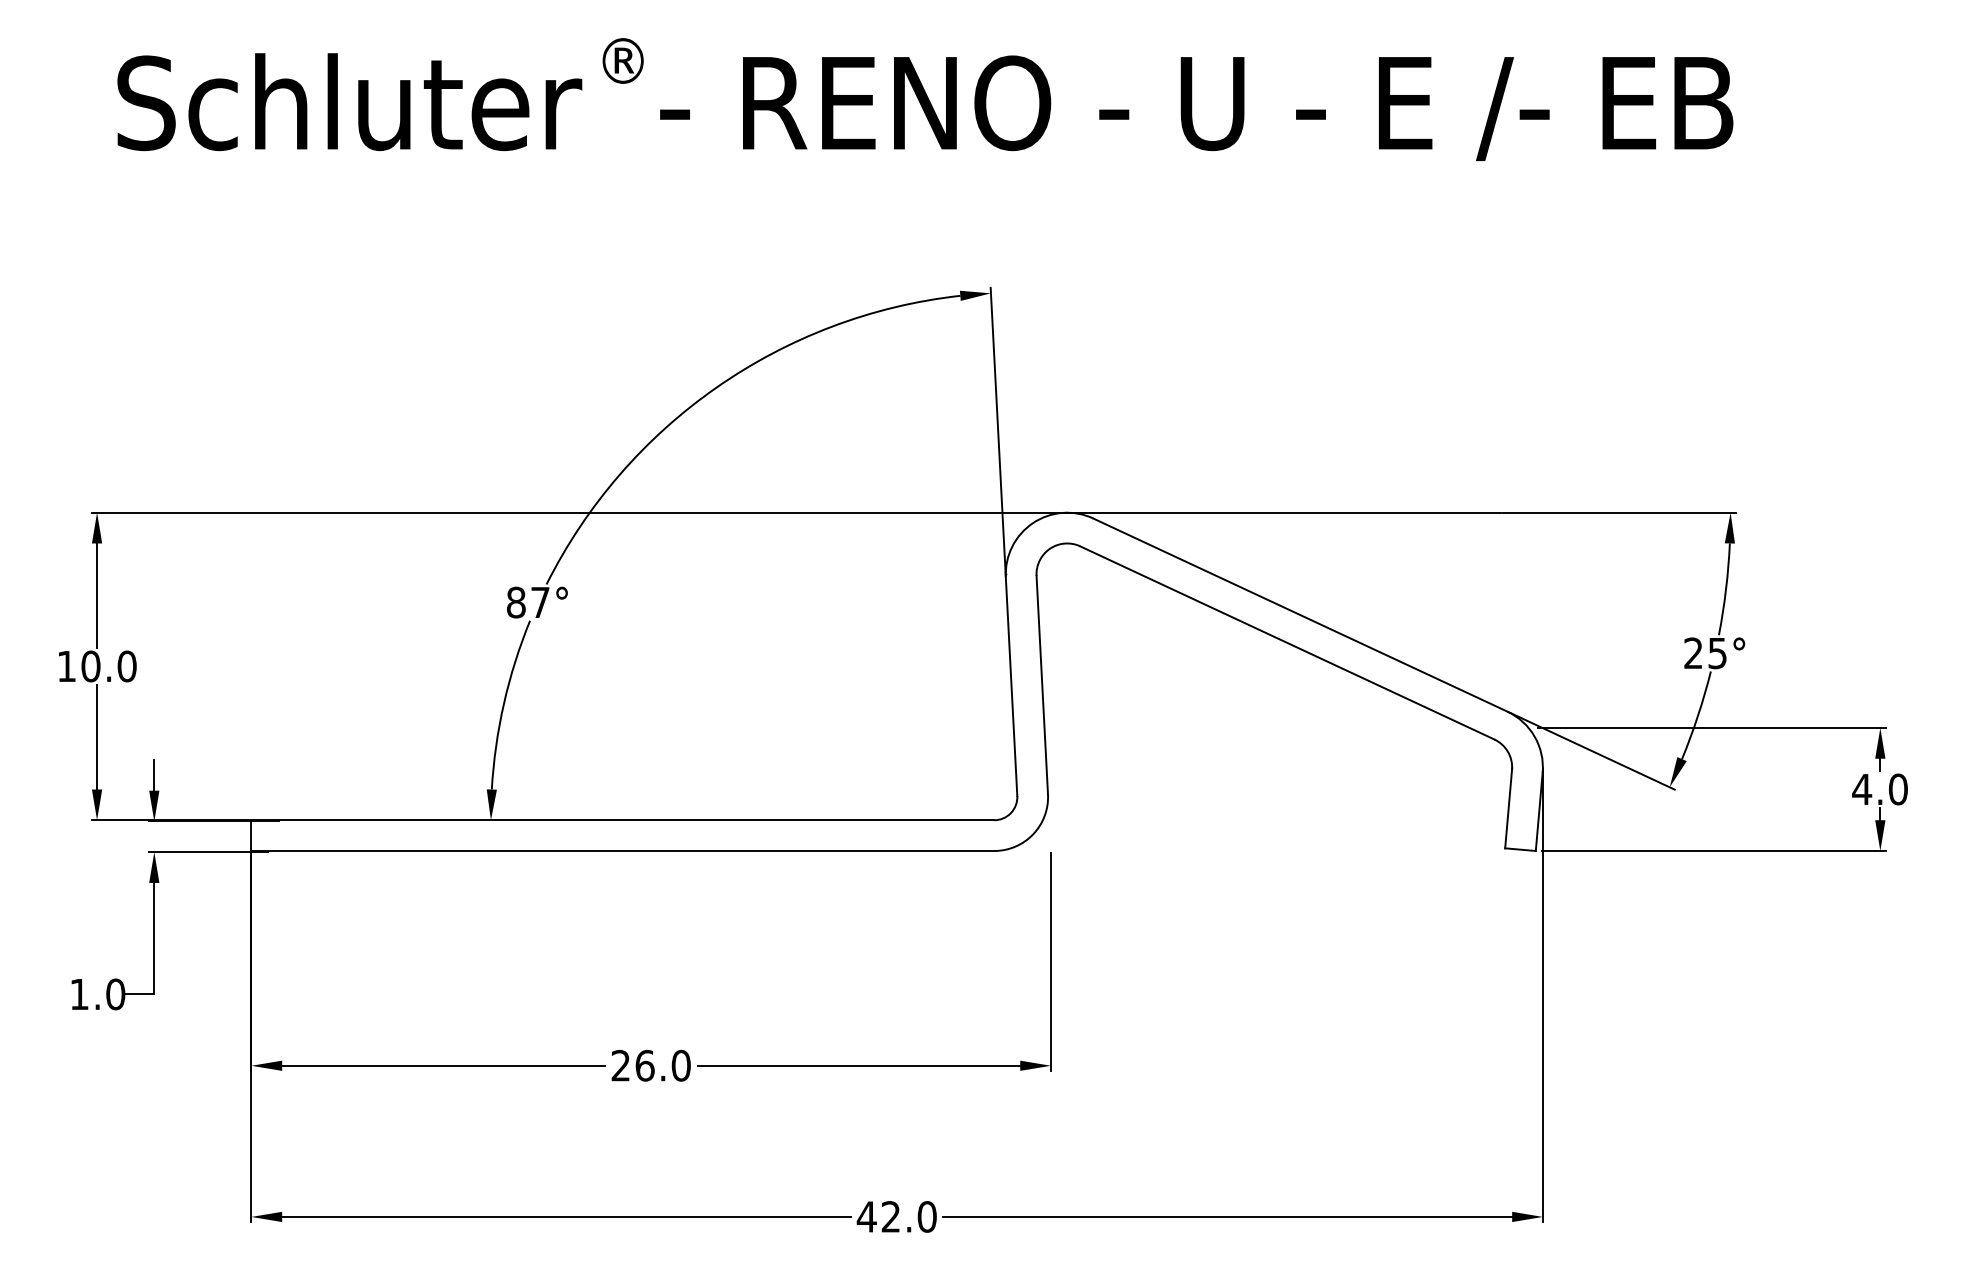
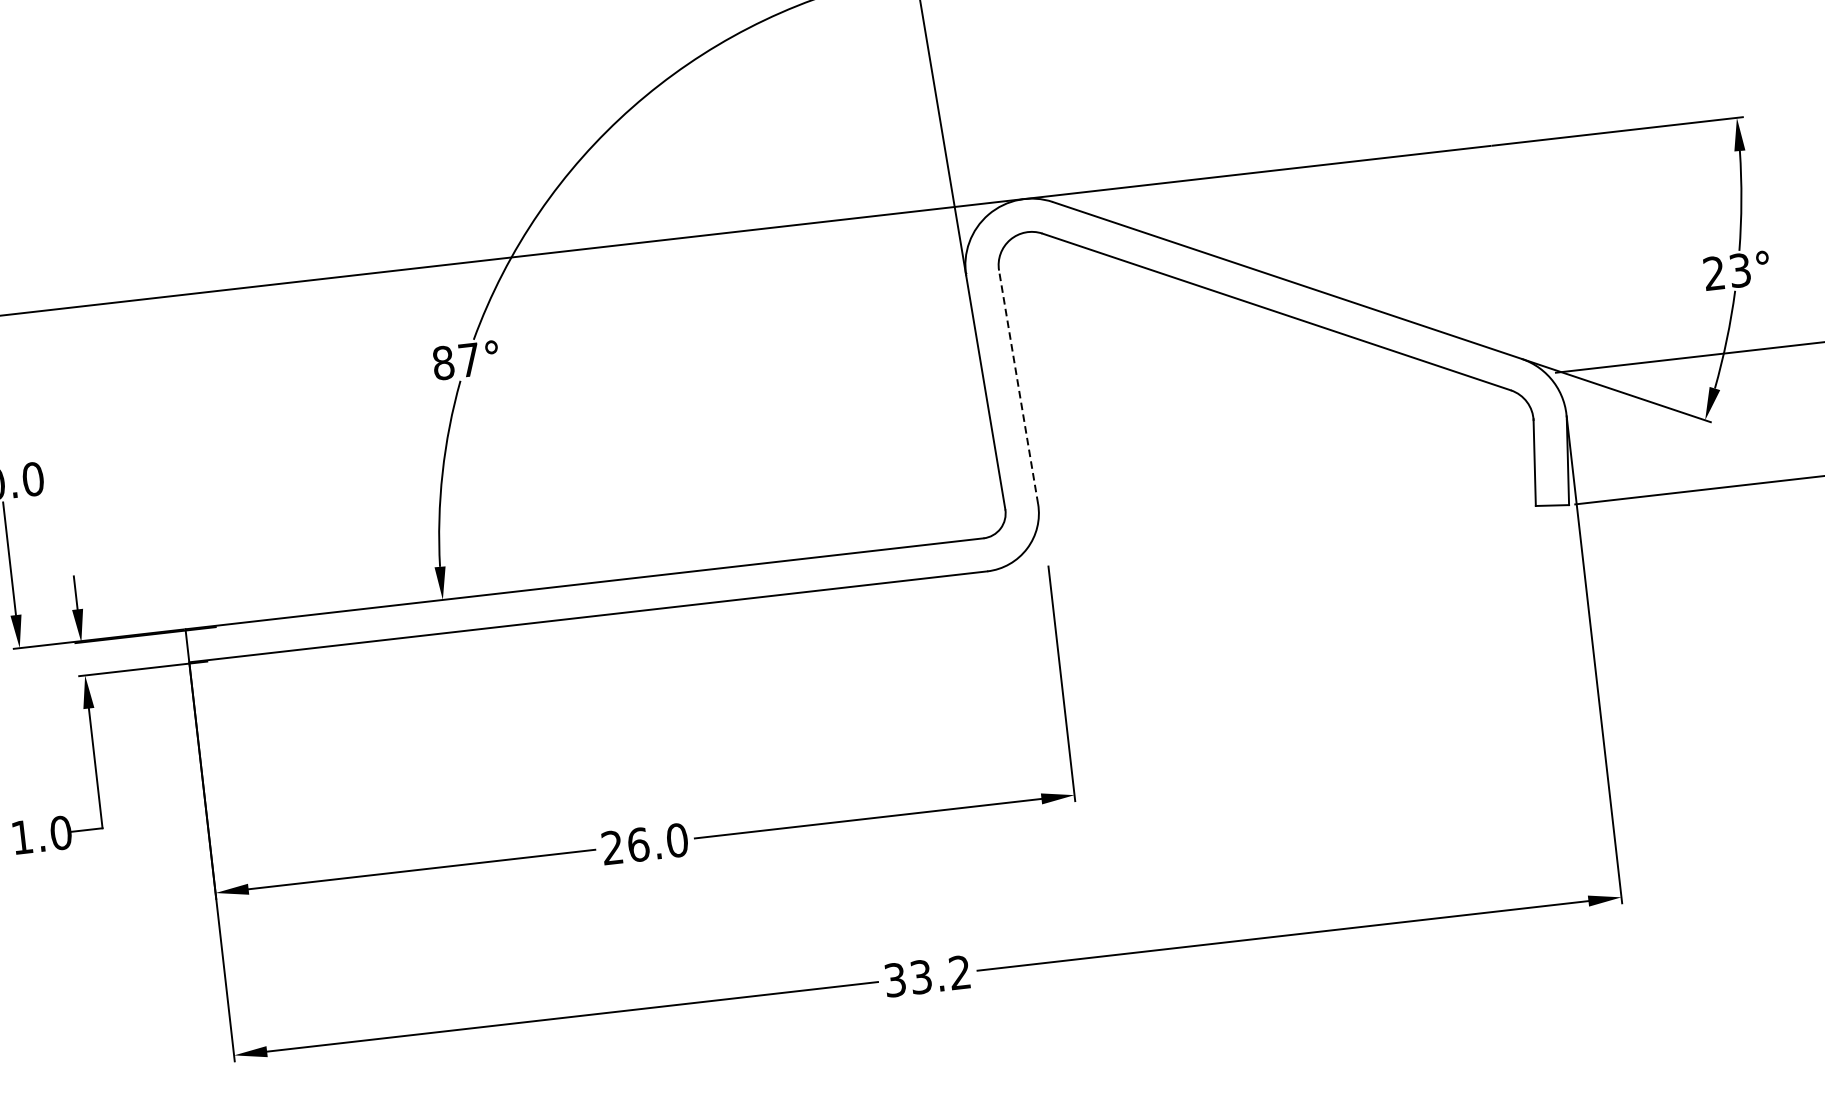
text: (1717, 652) -> (1739, 269), 25° -> 23°
line: (1042, 684) -> (1018, 386), solid -> dashed
text: (896, 1216) -> (927, 975), 42.0 -> 33.2

